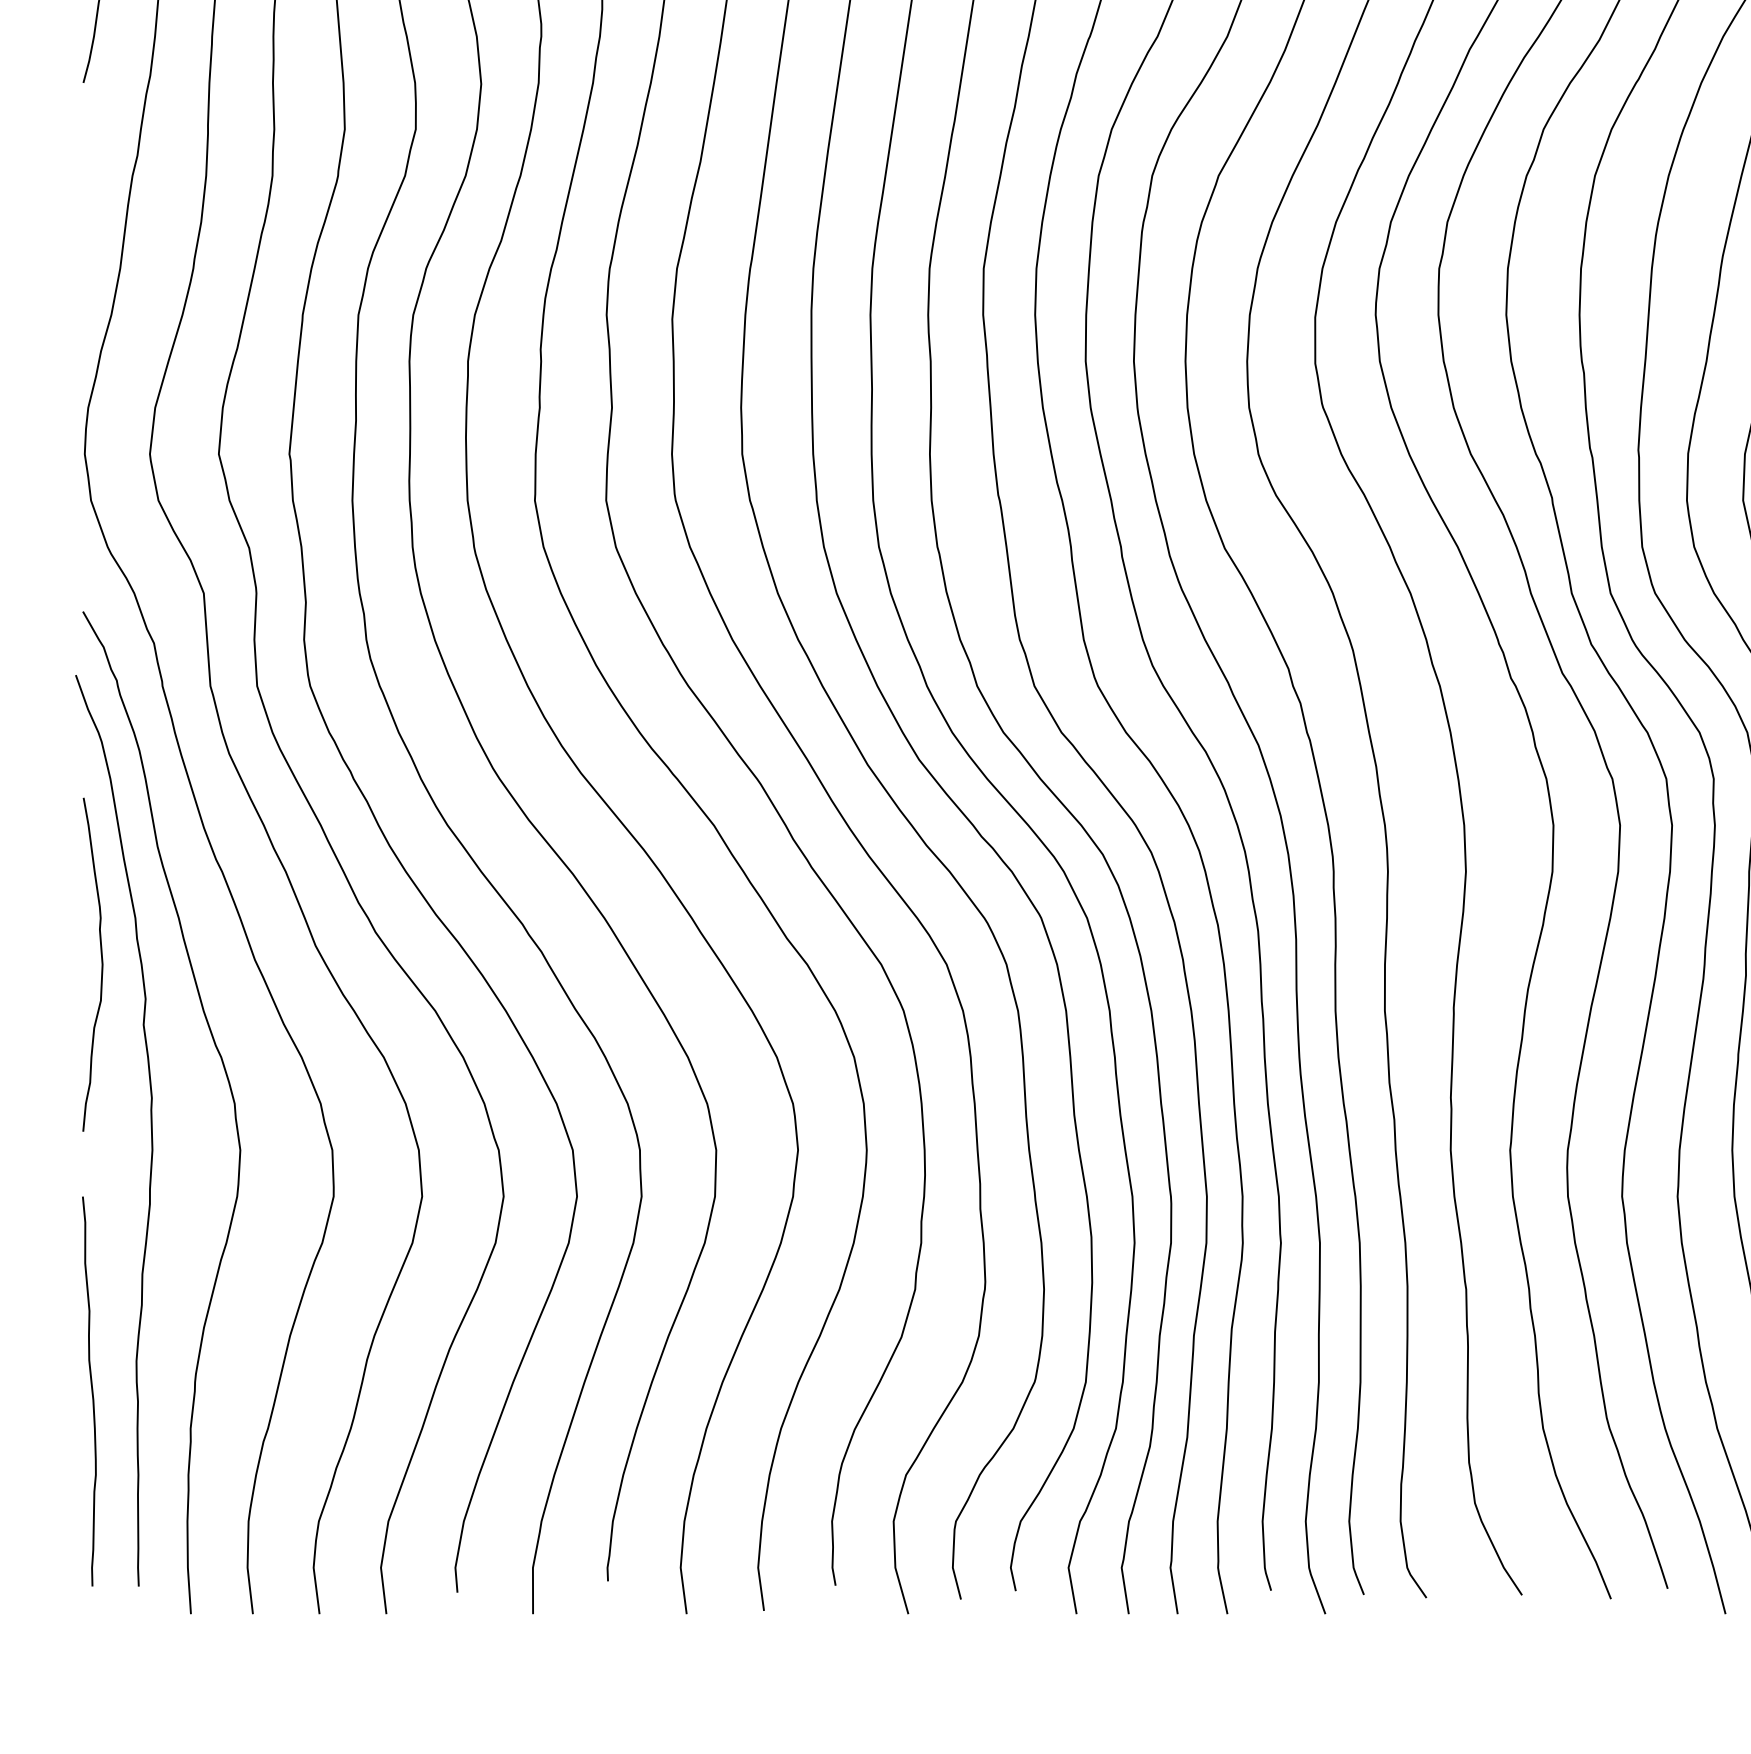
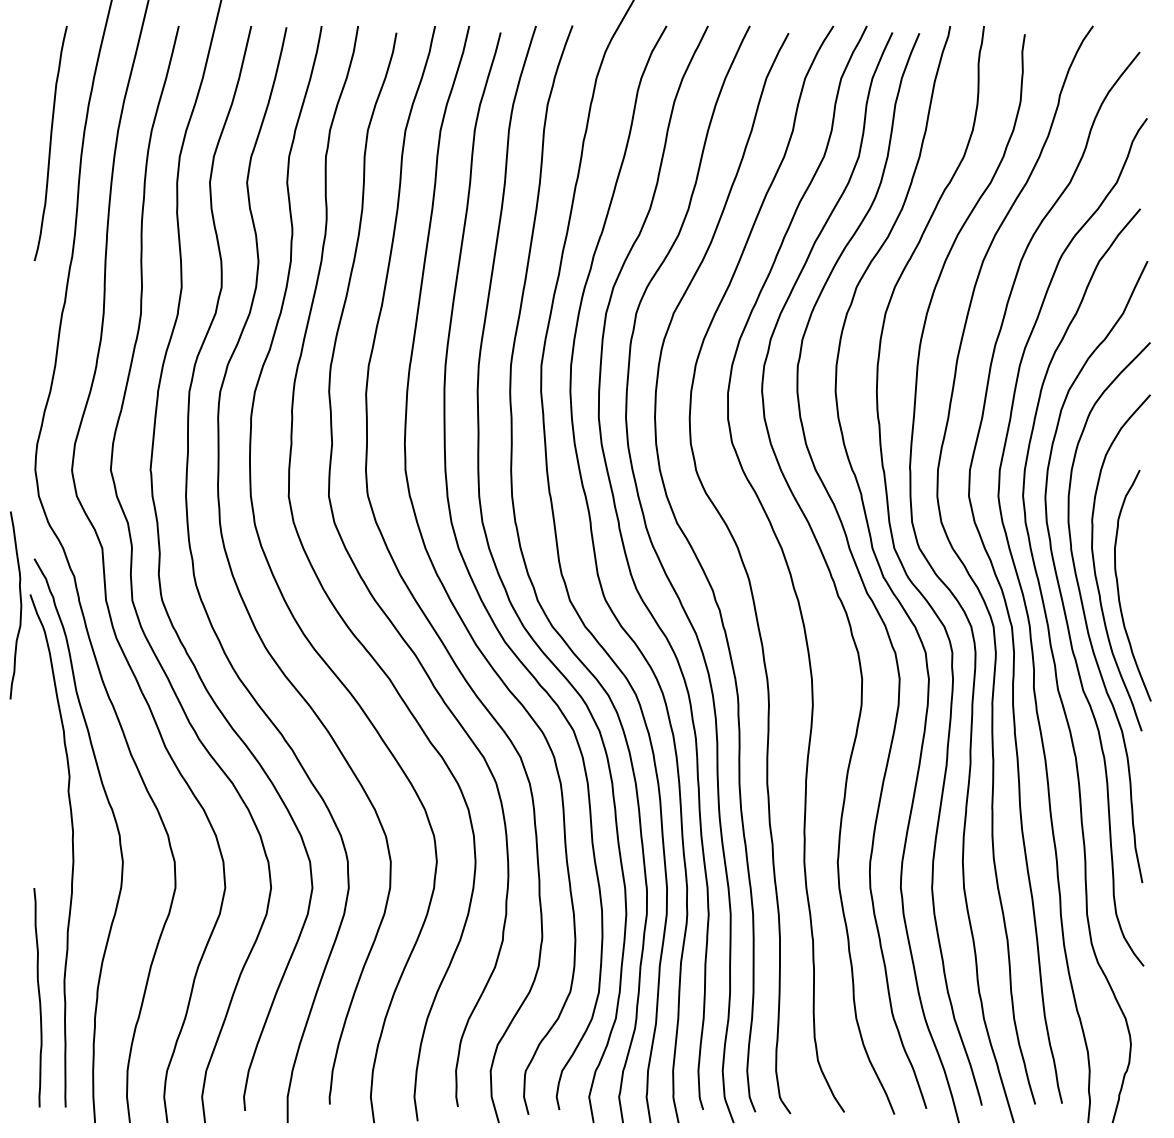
curve: (101, 964) -> (20, 605), moved

